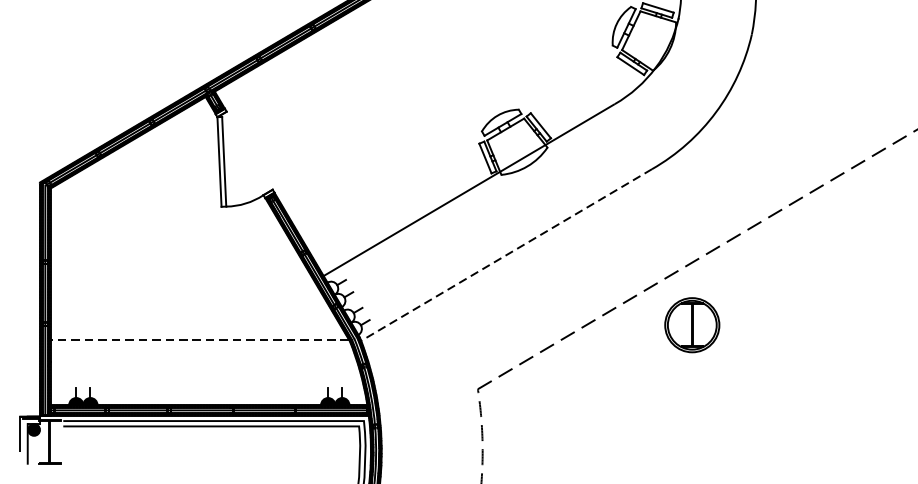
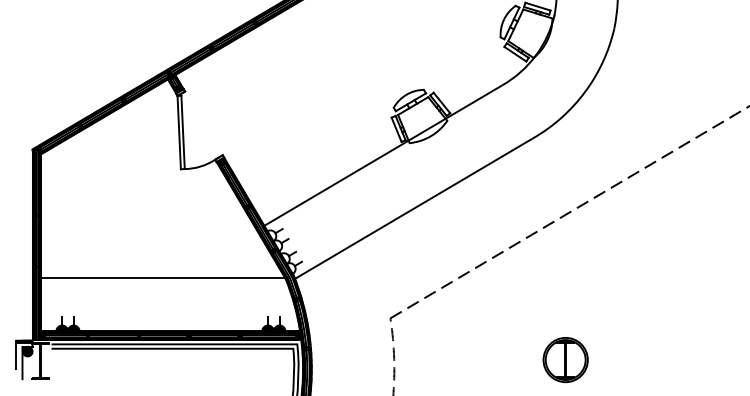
line: (506, 254) -> (413, 208), dashed -> solid
part: (692, 325) -> (565, 360), moved
line: (200, 339) -> (163, 277), dashed -> solid

